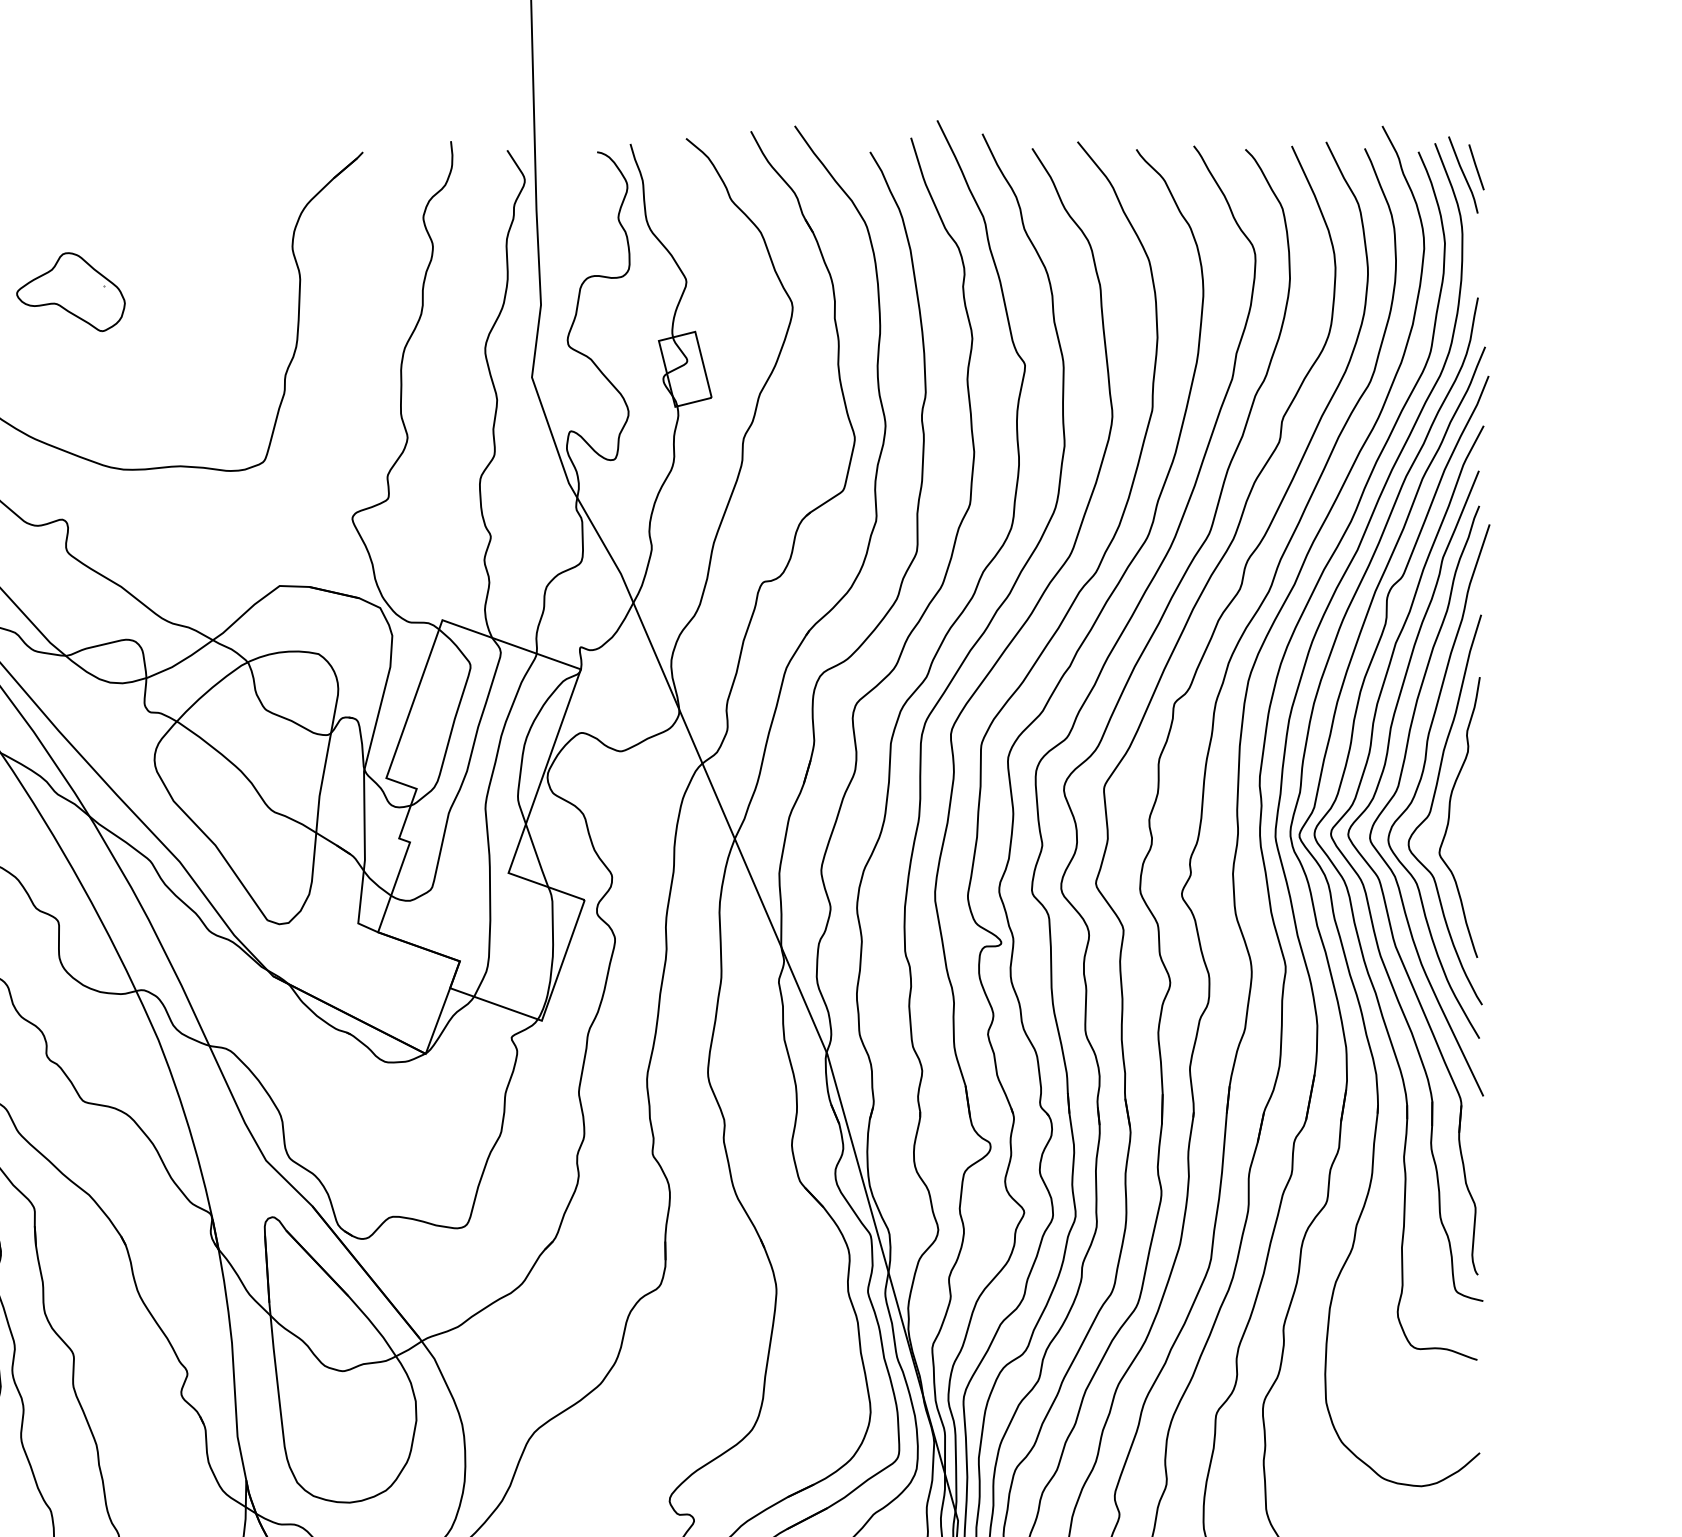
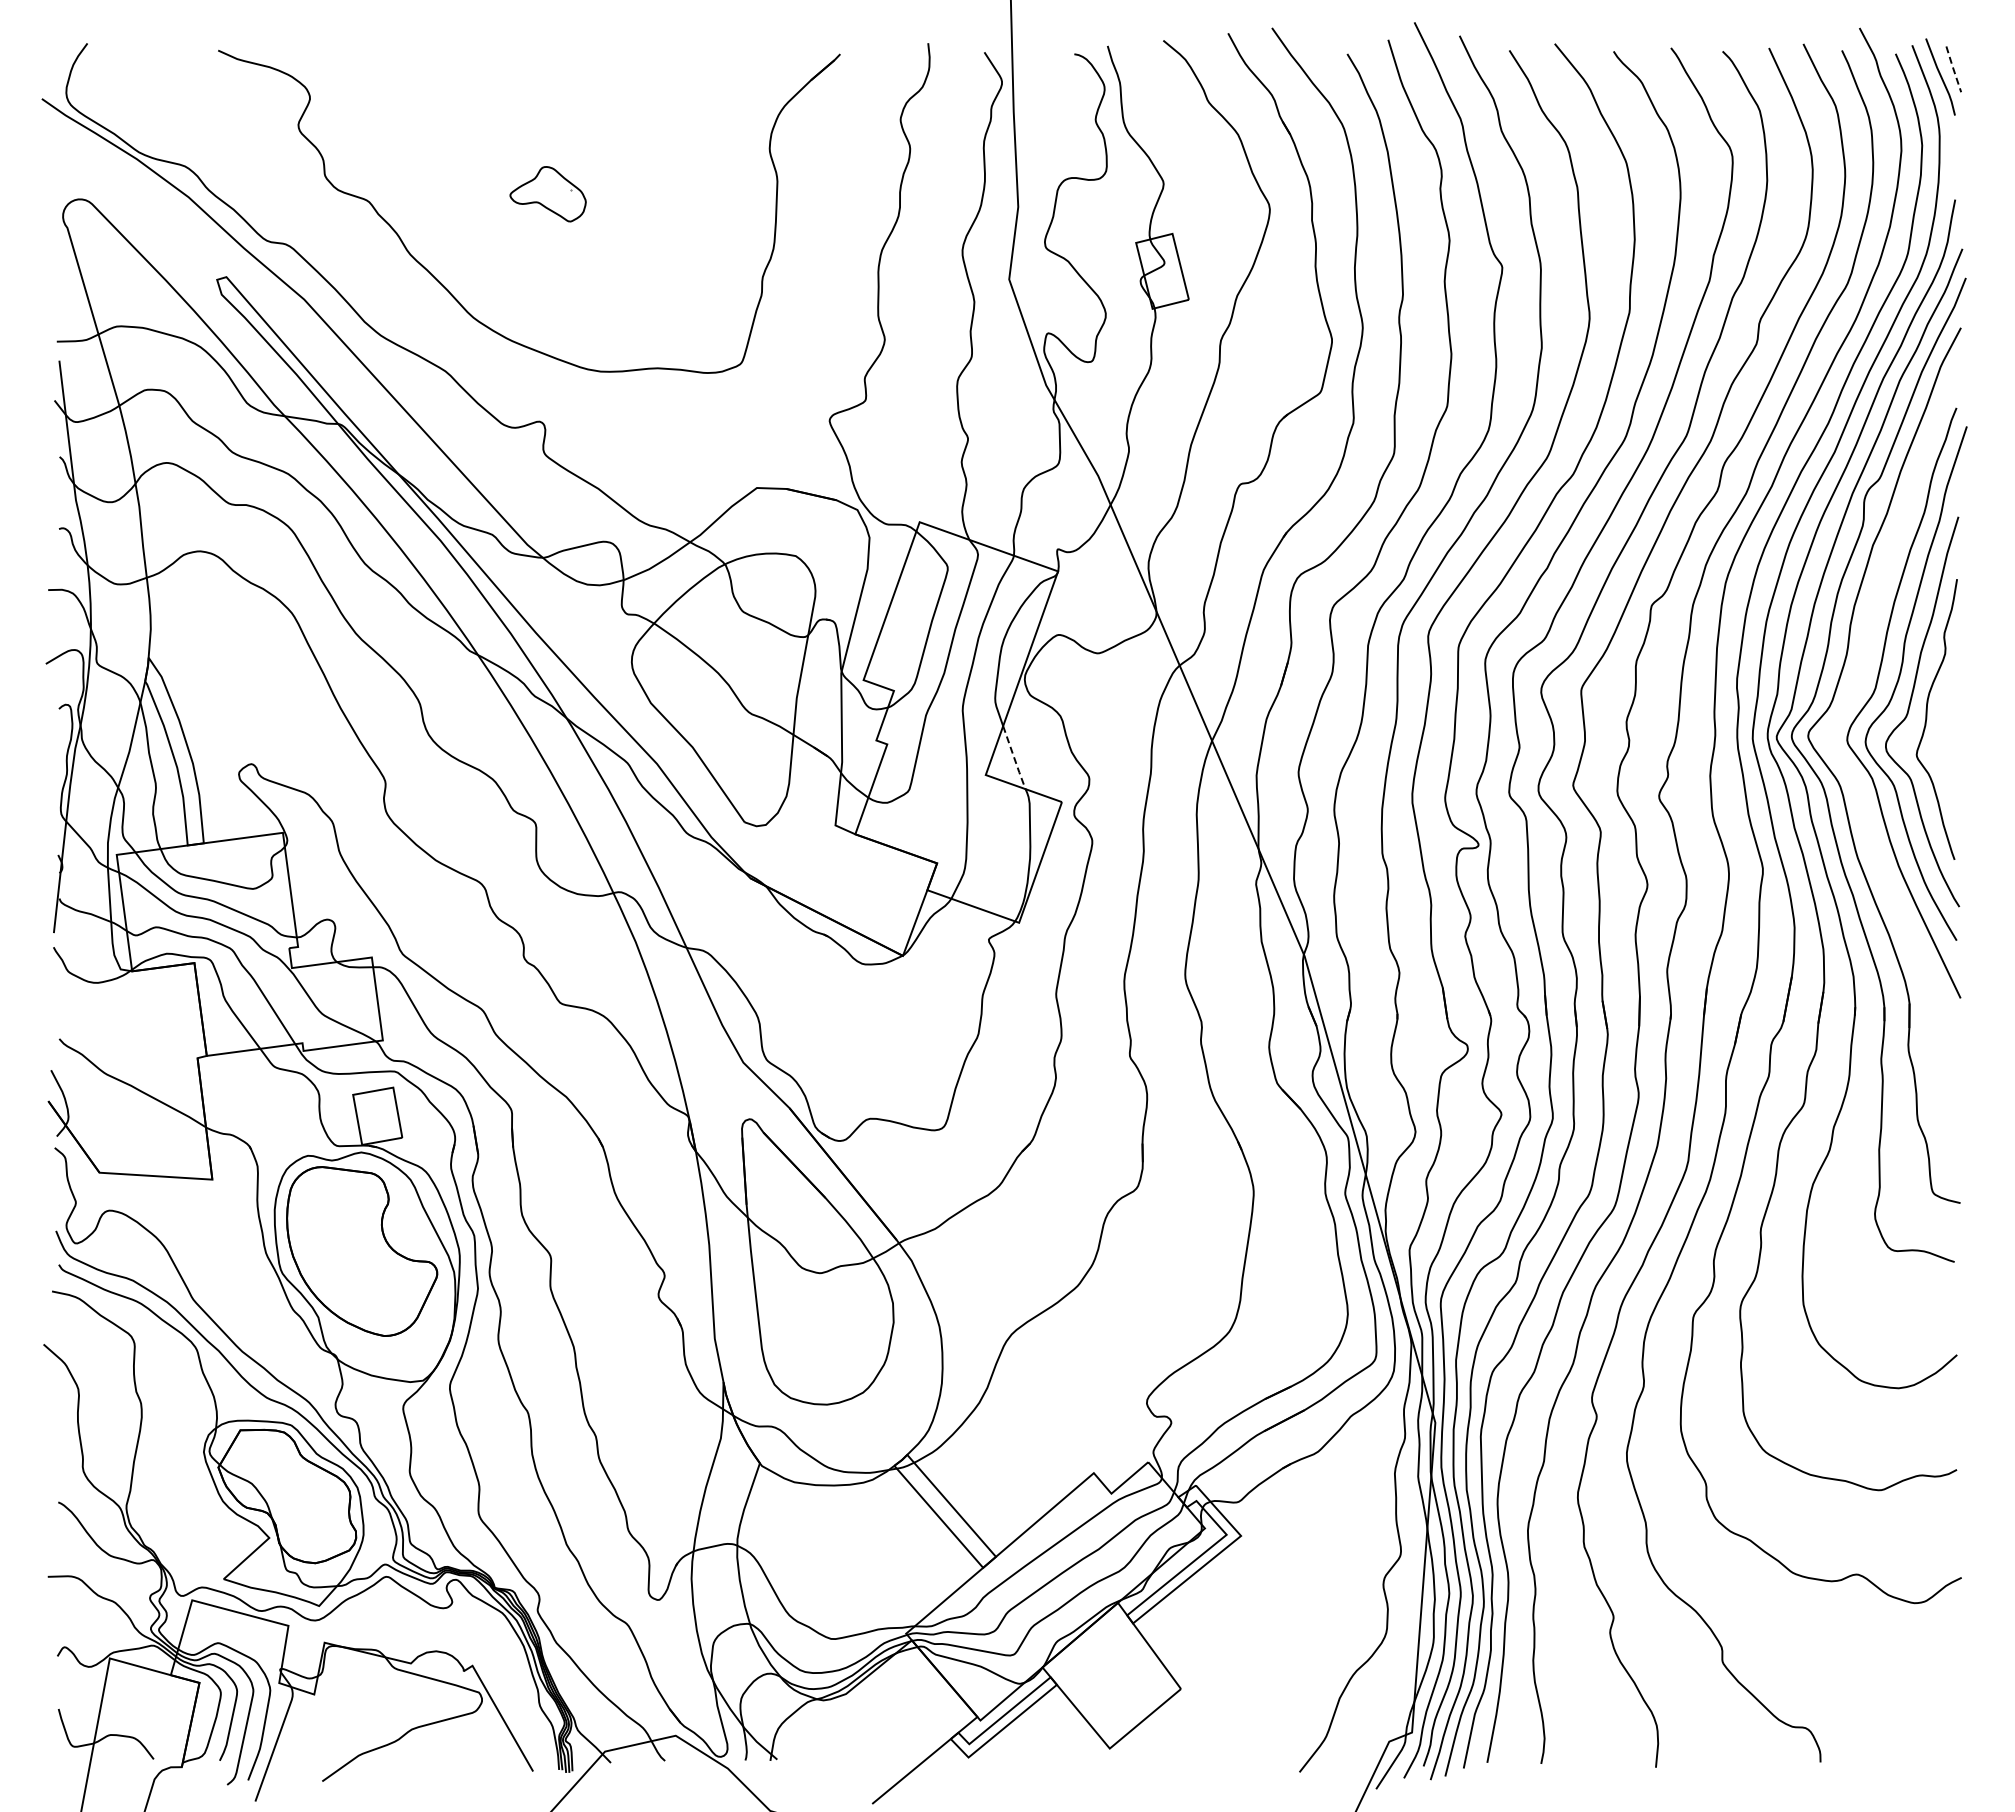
line: (1476, 167) -> (1953, 69), solid -> dashed
part: (70, 292) -> (547, 194), size x0.7
line: (537, 856) -> (1014, 758), solid -> dashed
part: (1381, 882) -> (1858, 784), removed

